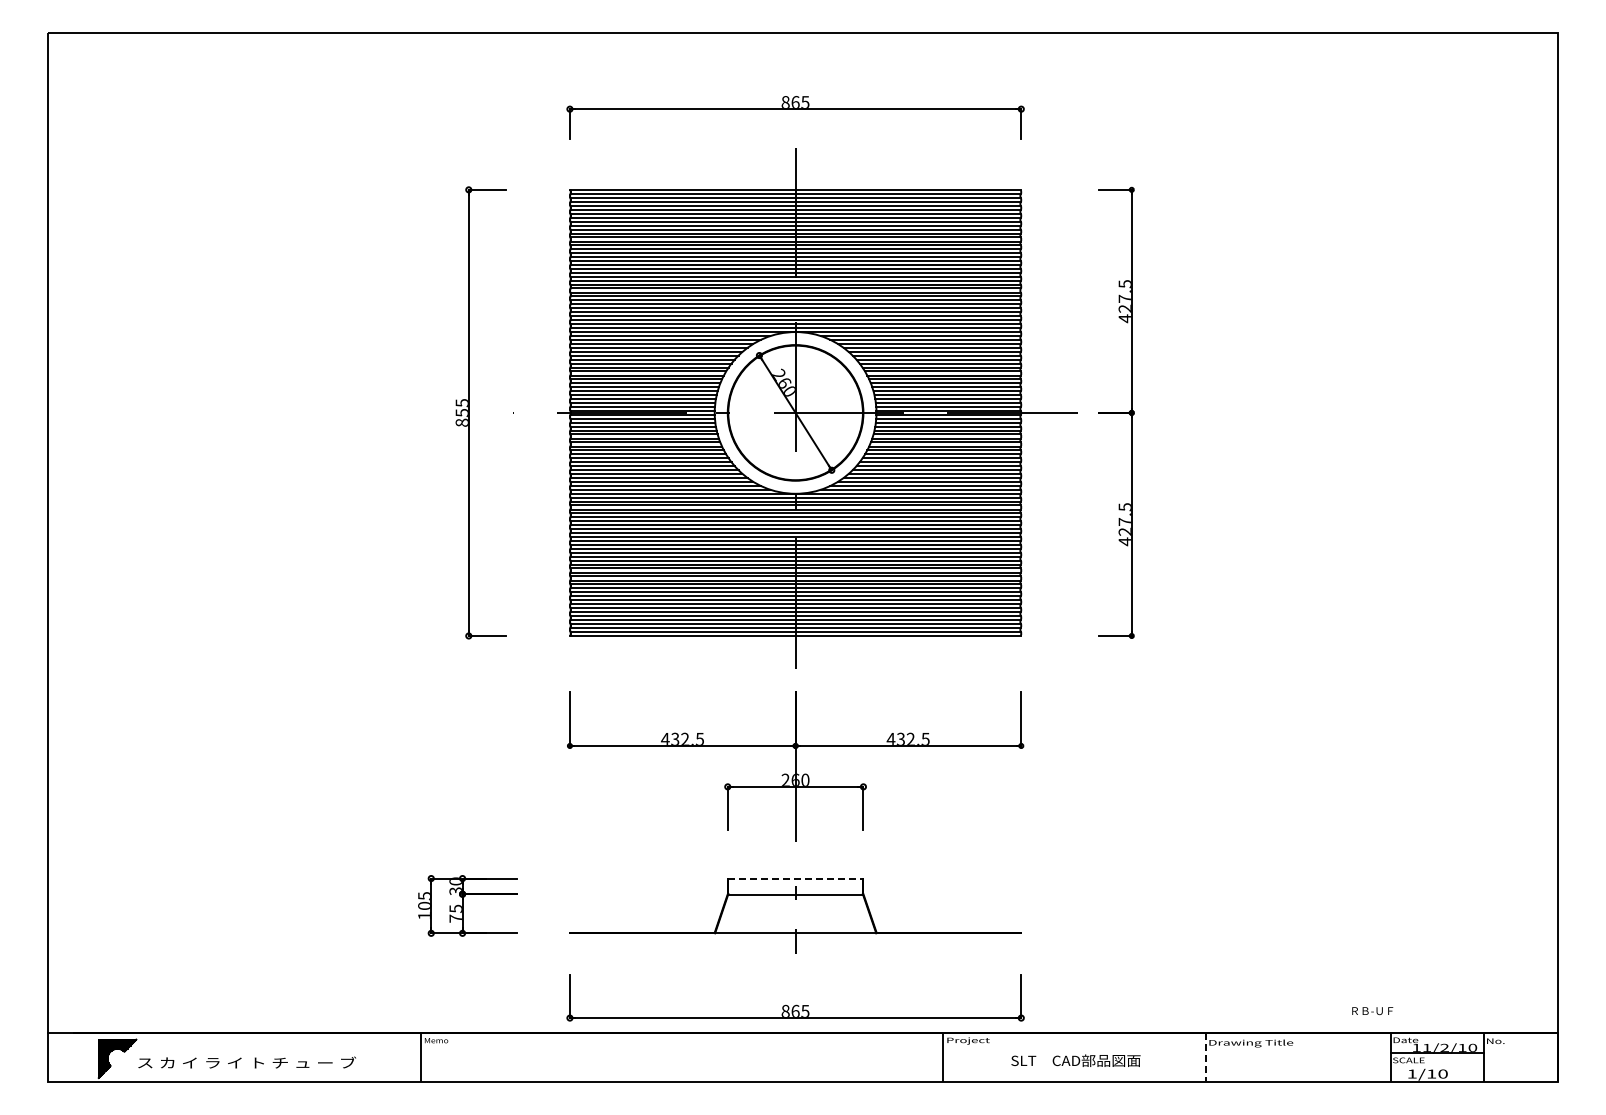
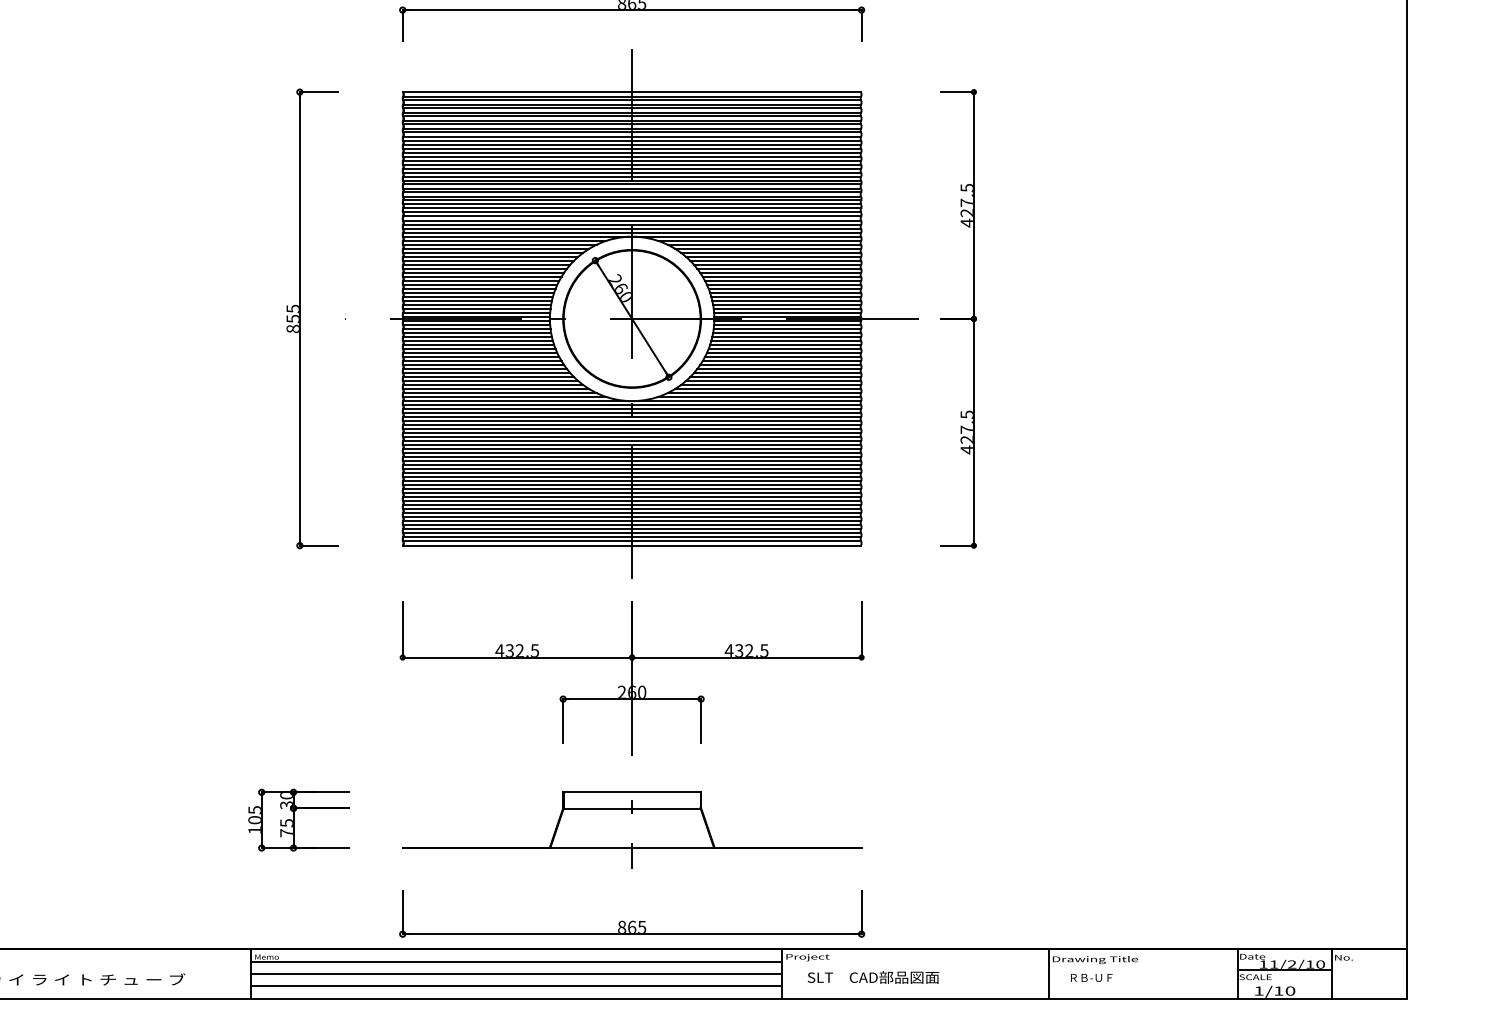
line: (796, 878) -> (633, 792), dashed -> solid
text: (1372, 1011) -> (1091, 978), moved
line: (681, 1044) -> (516, 961), added
line: (681, 1056) -> (516, 973), added
line: (1205, 1057) -> (1048, 974), dashed -> solid
text: (1075, 1060) -> (872, 977), moved
line: (681, 1068) -> (516, 985), added

